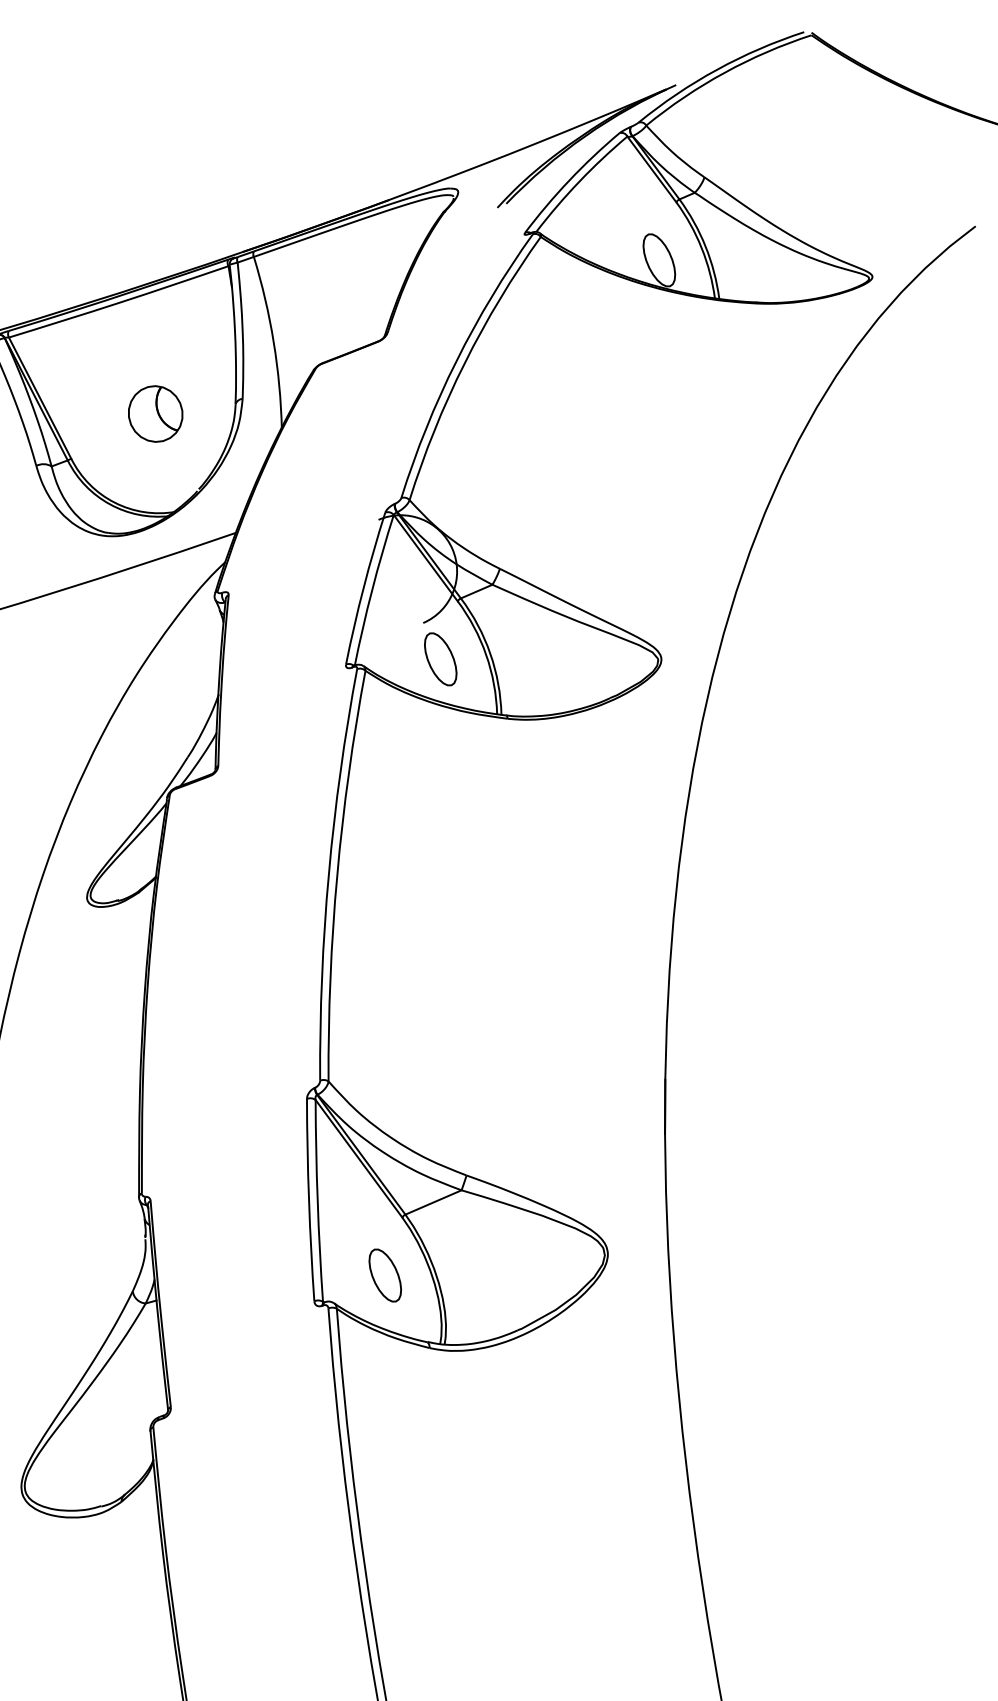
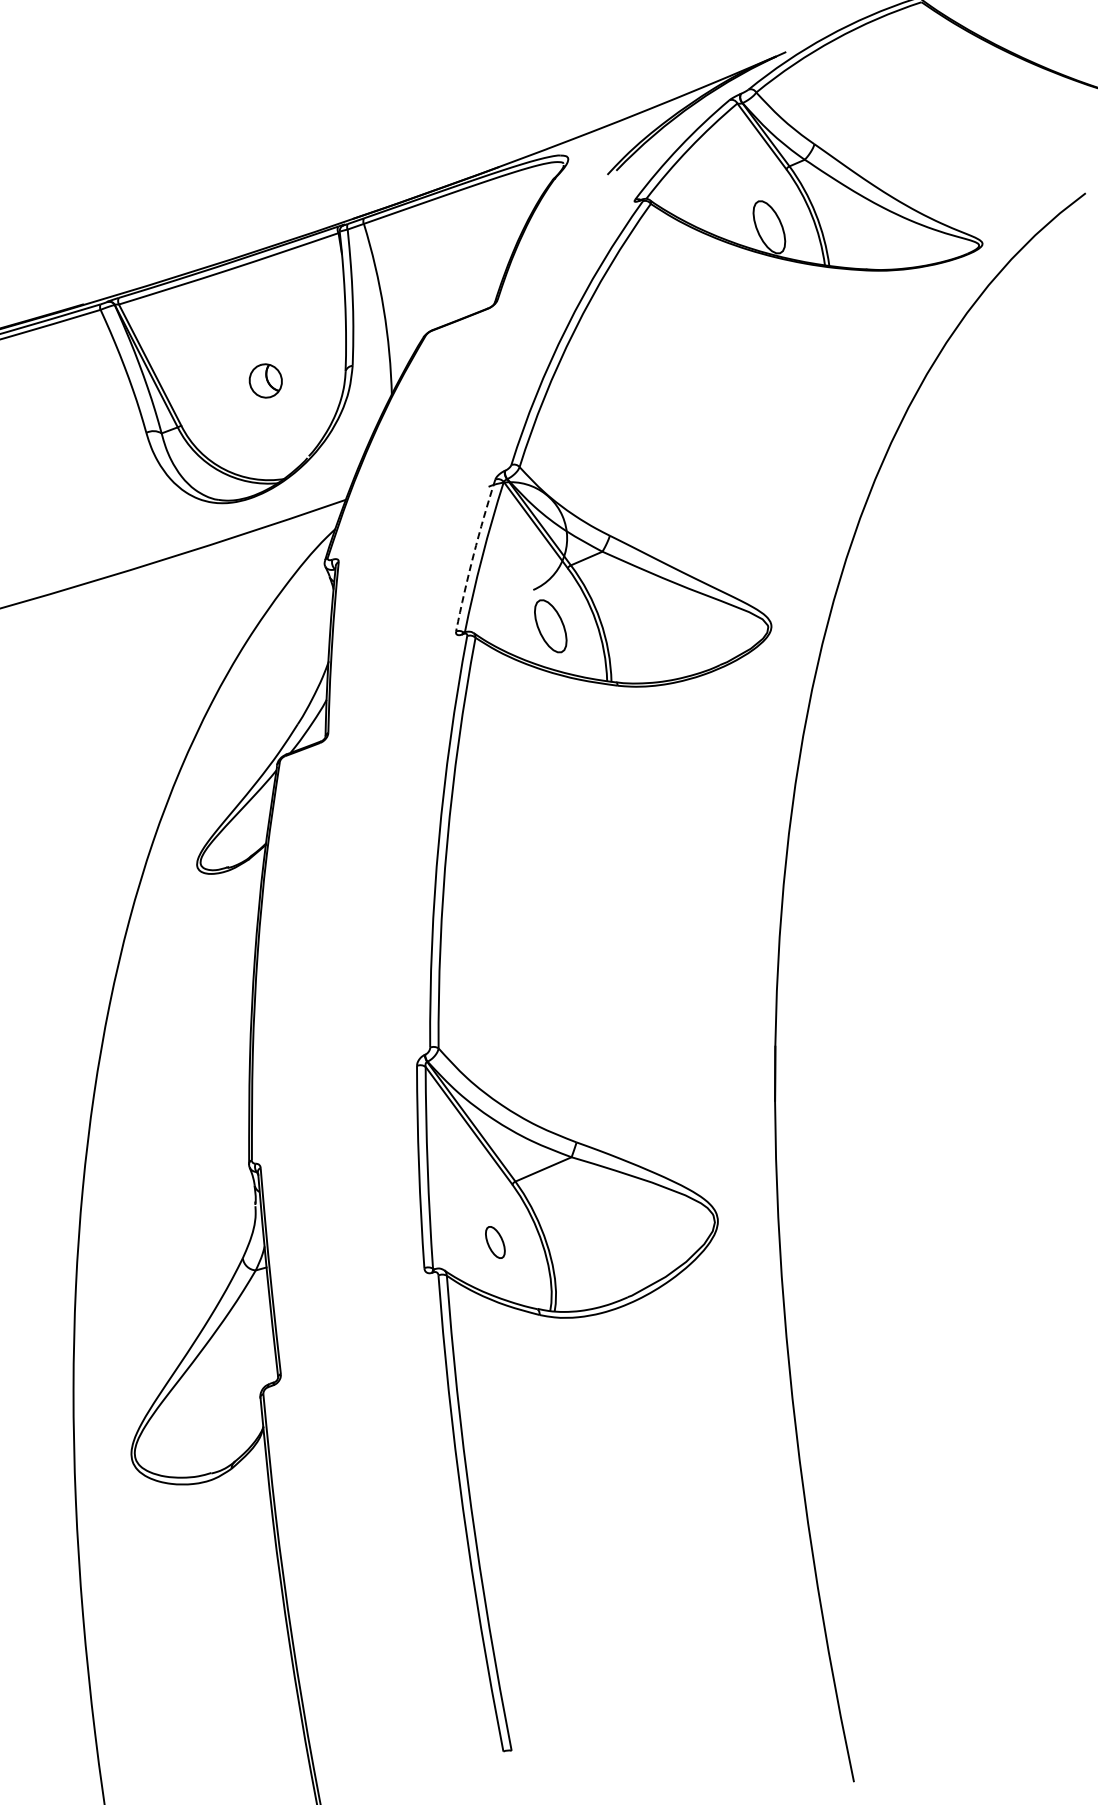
part: (155, 413) -> (265, 380), size x0.6
arc: (363, 587) -> (473, 554), solid -> dashed
part: (385, 1275) -> (495, 1242), size x0.6

